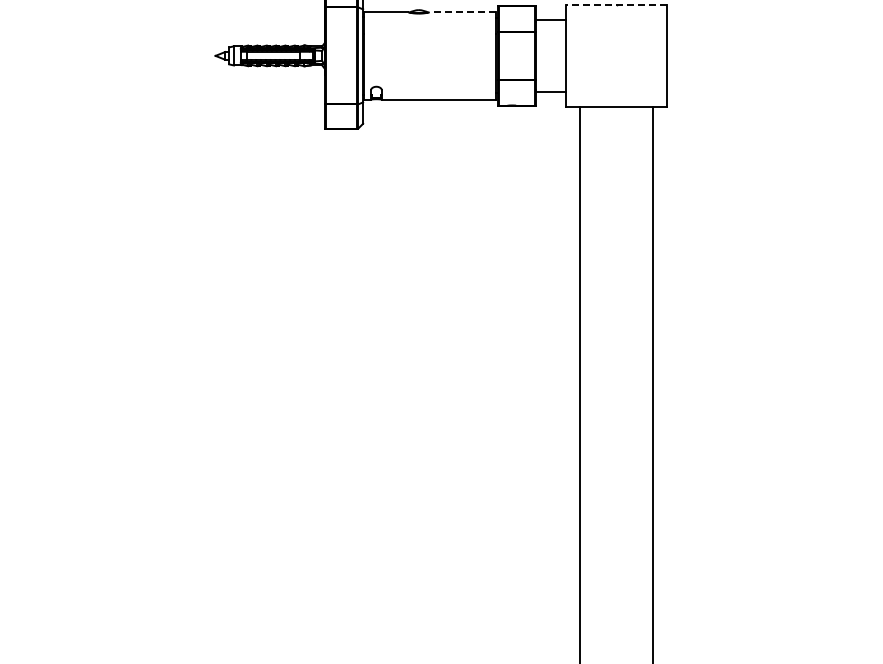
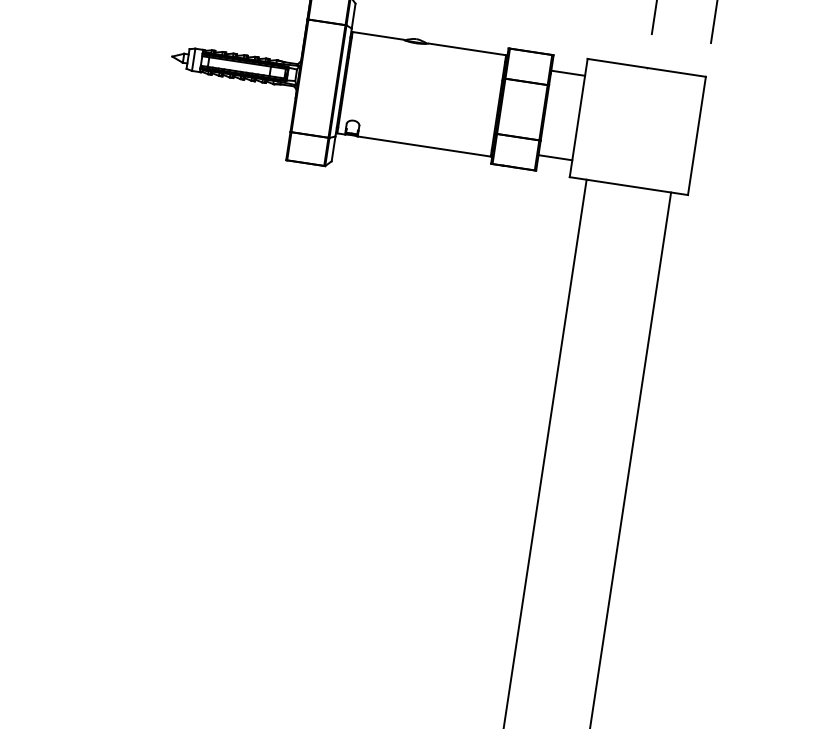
line: (616, 4) -> (646, 67), dashed -> solid
line: (462, 12) -> (466, 49), dashed -> solid

